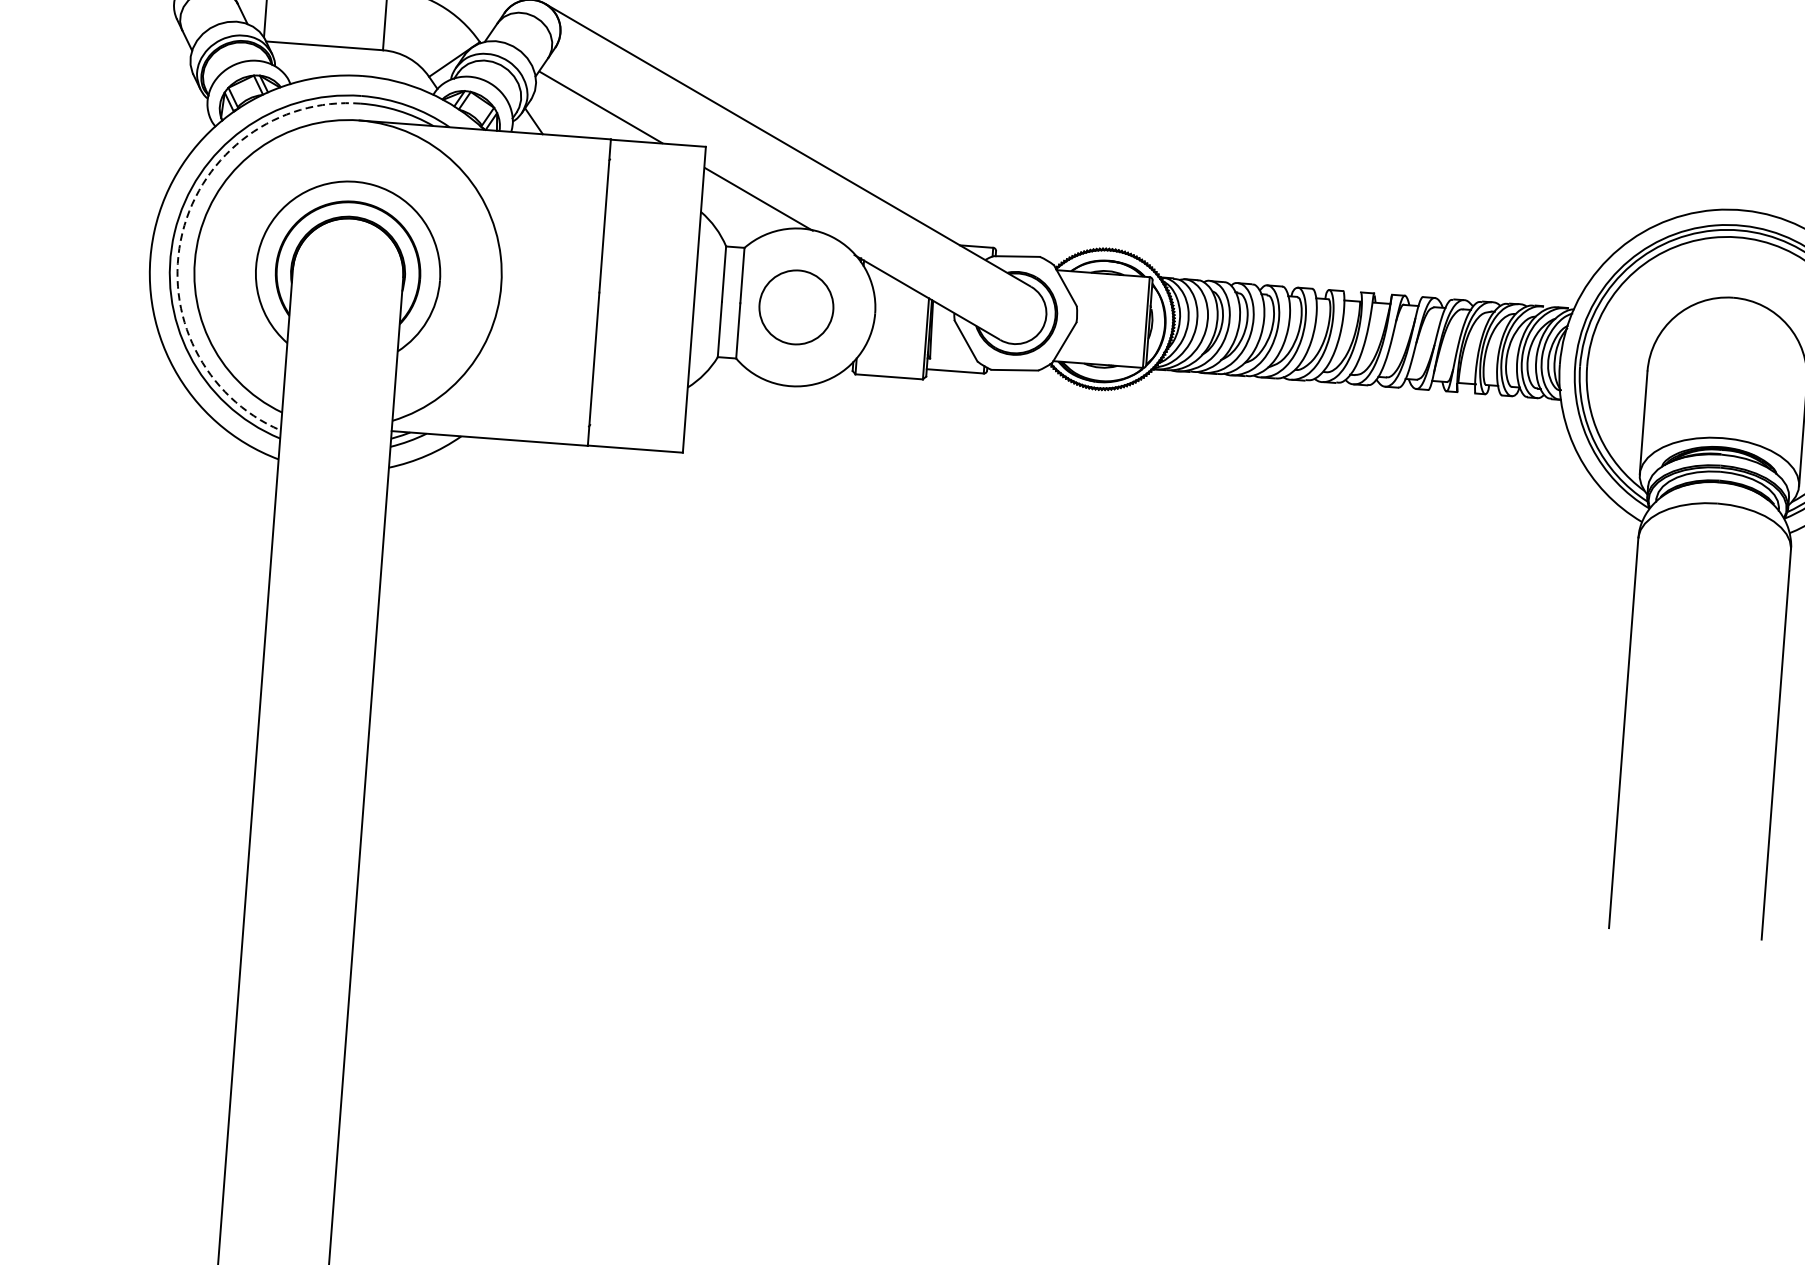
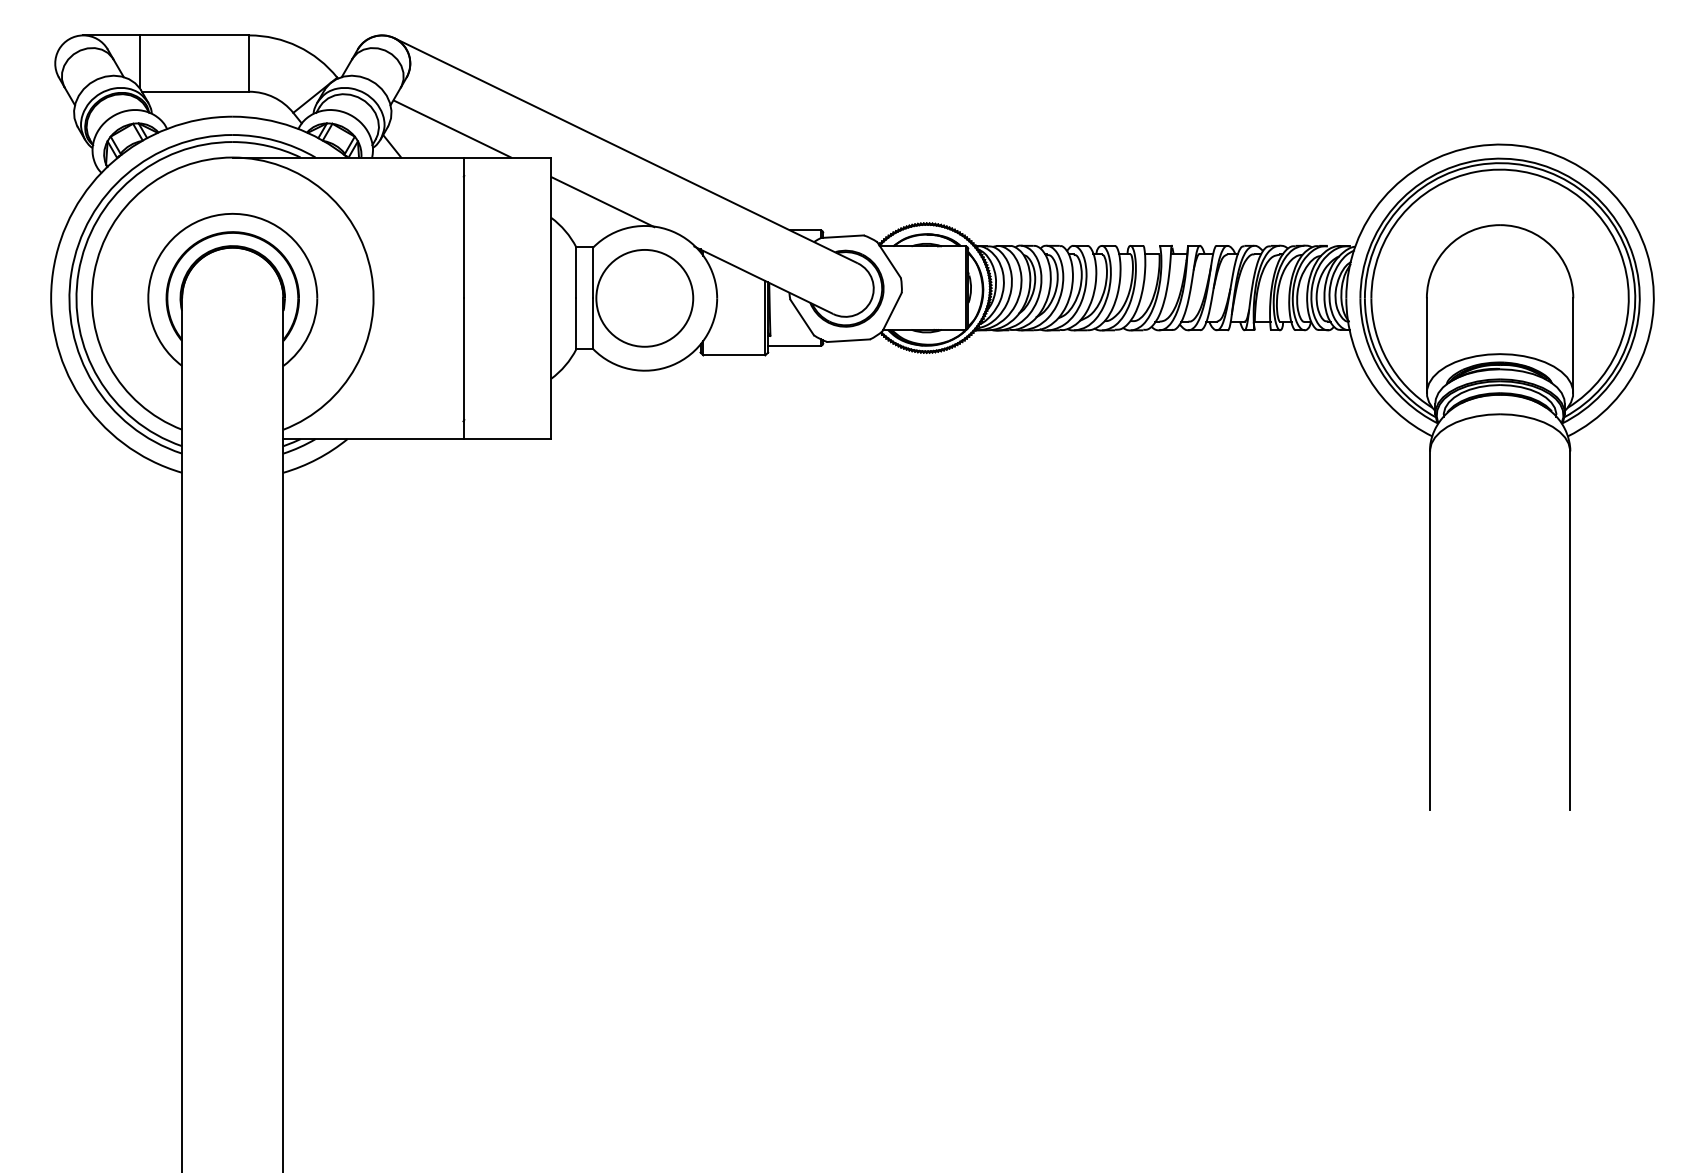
arc: (182, 232) -> (78, 272), dashed -> solid
circle: (796, 306) -> (644, 297), size x1.43

